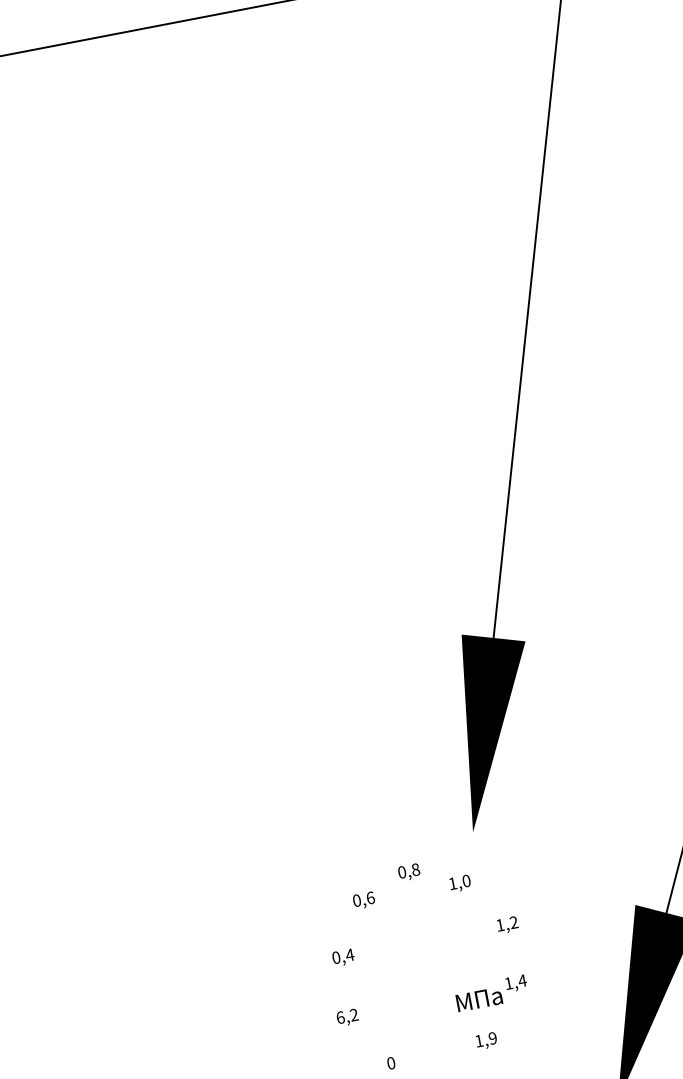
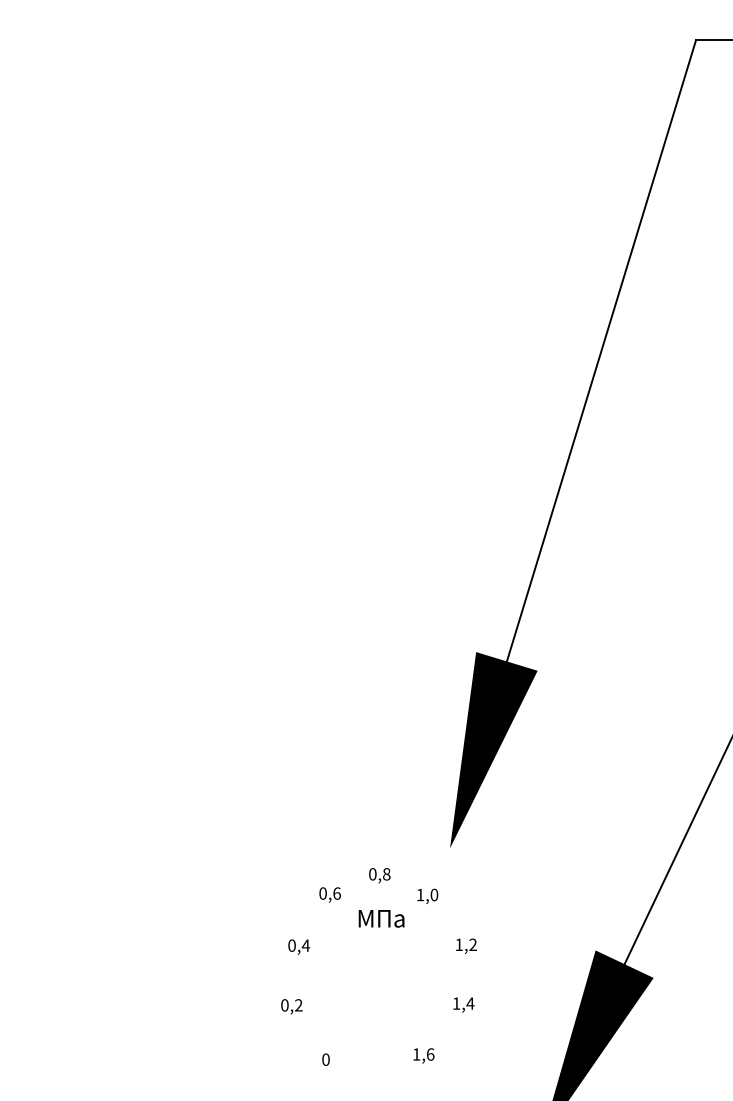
text: (479, 999) -> (381, 918), moved
text: (340, 1017) -> (284, 1005), 6,2 -> 0,2
text: (492, 1038) -> (430, 1054), 1,9 -> 1,6

